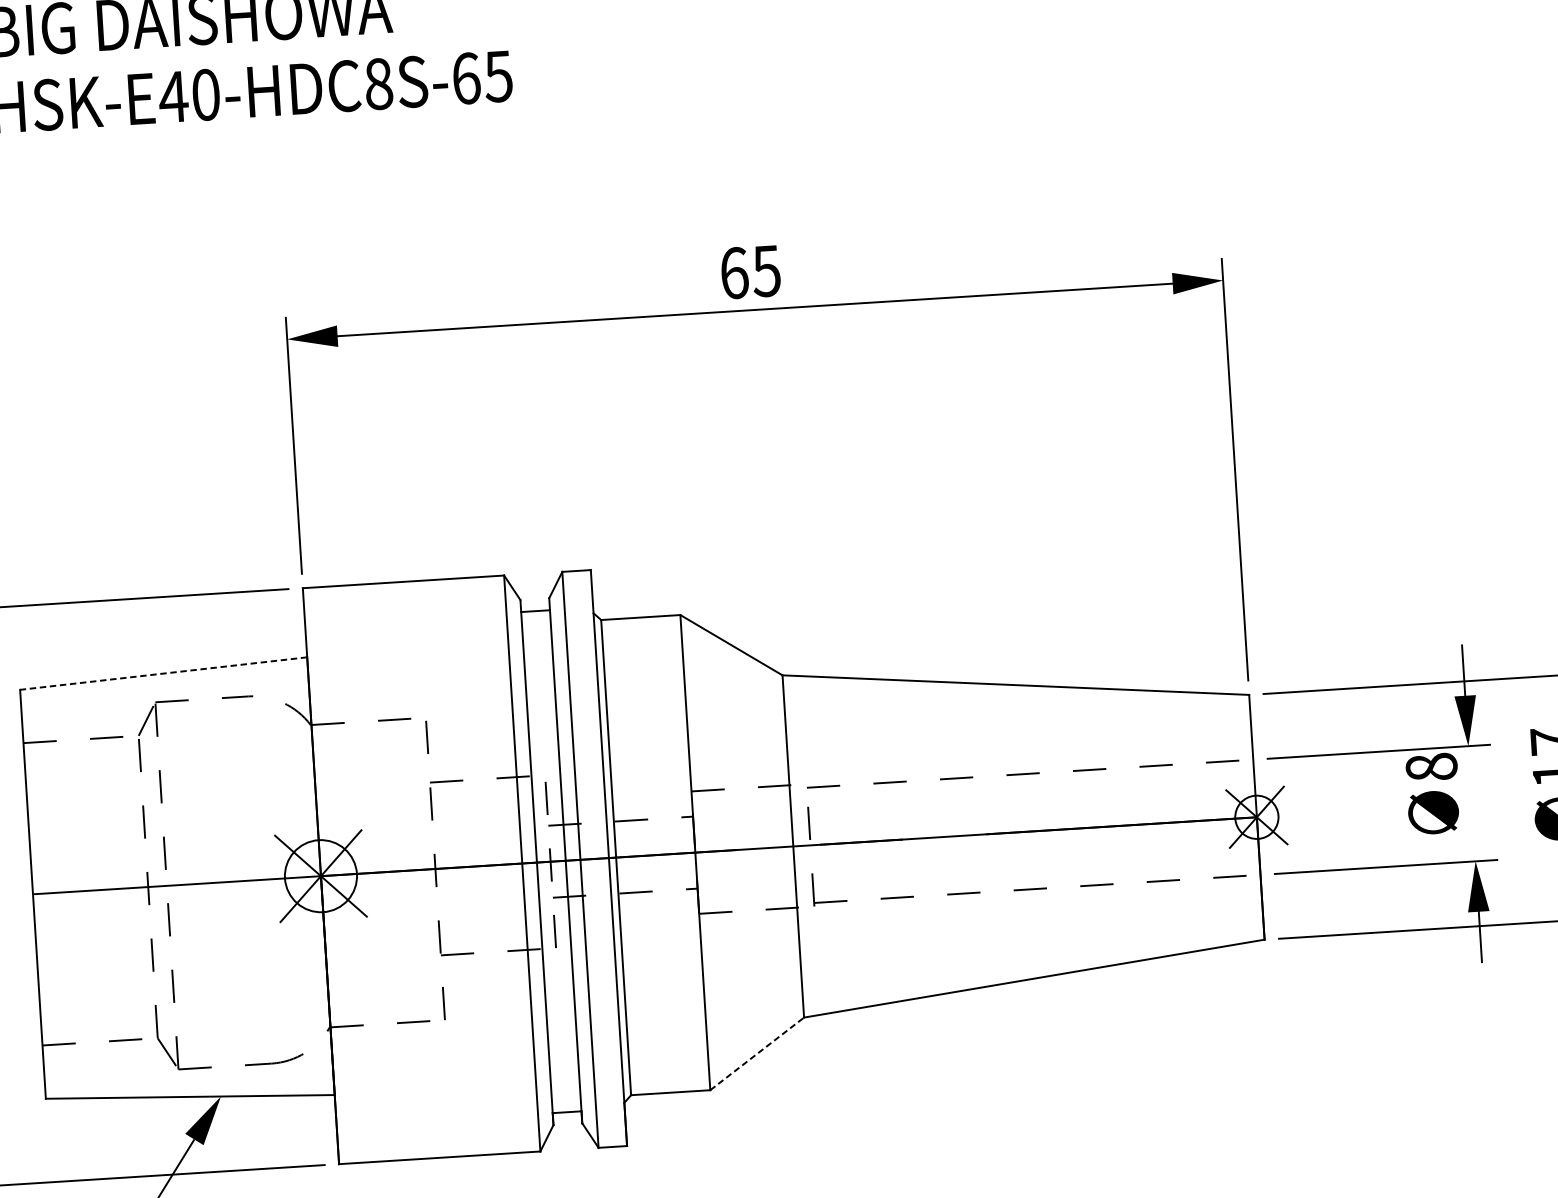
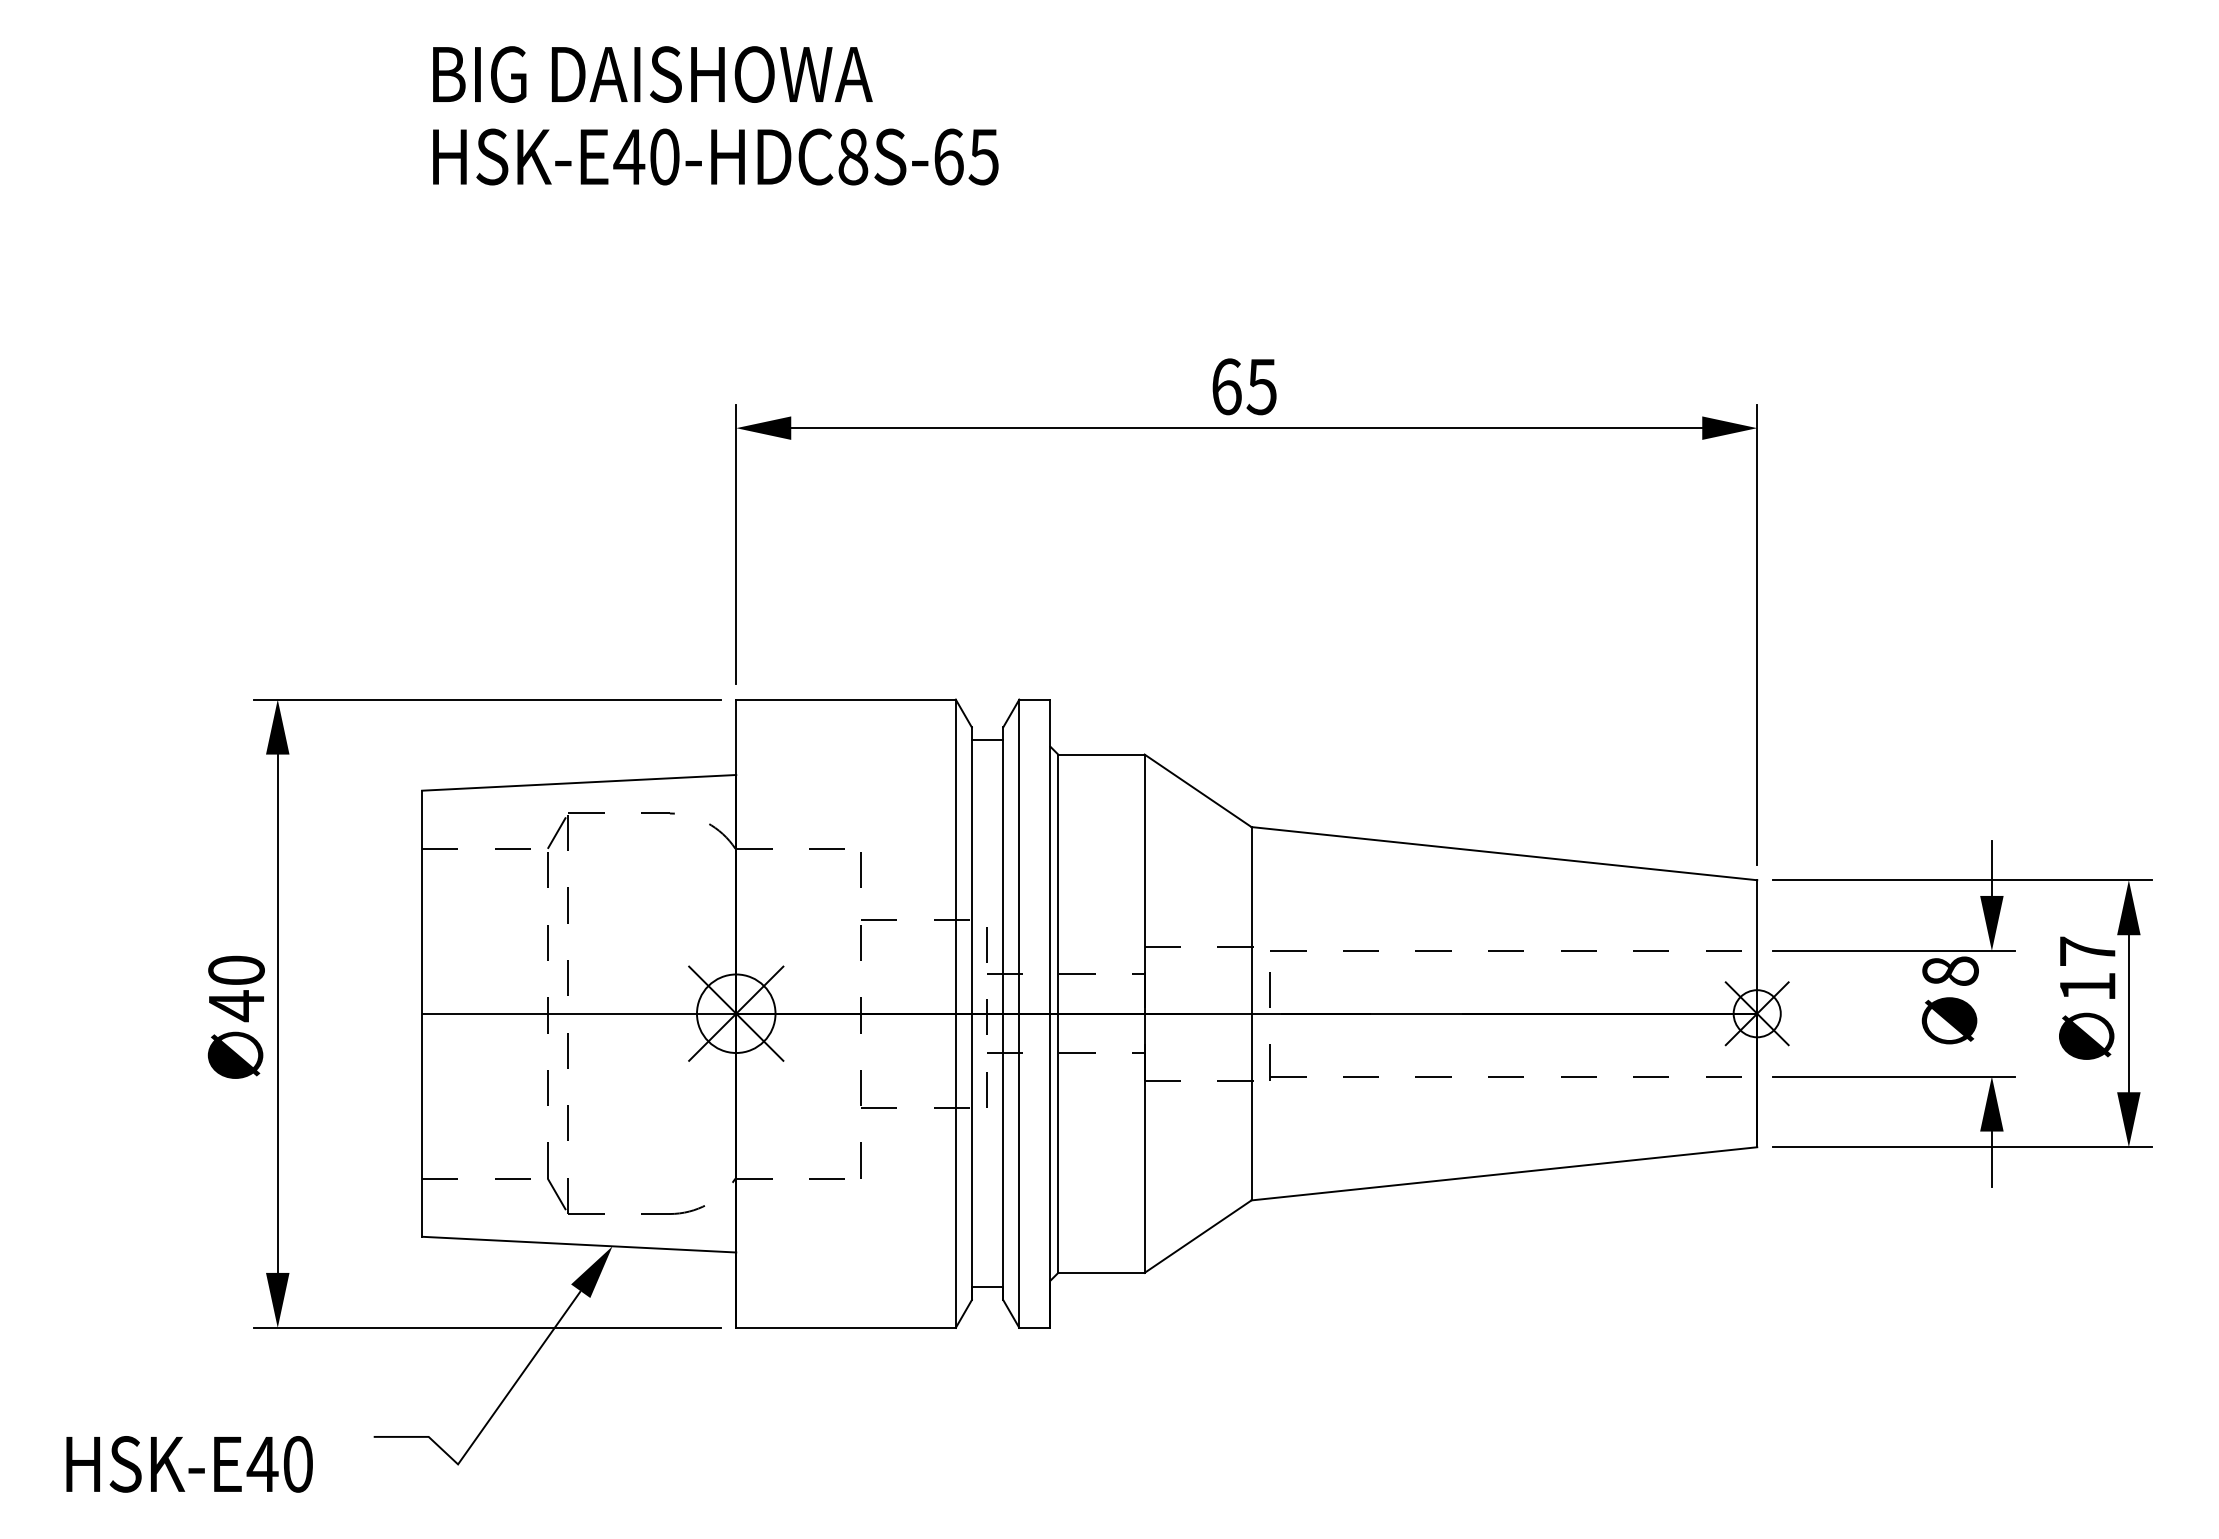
line: (163, 673) -> (578, 782), dashed -> solid
line: (757, 1053) -> (1198, 1236), dashed -> solid

